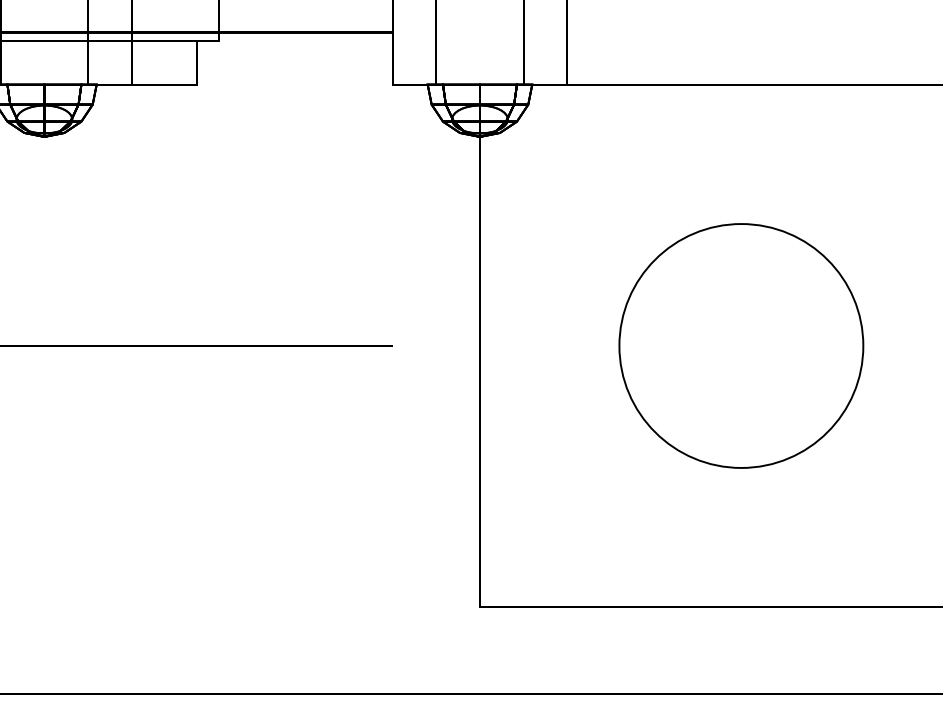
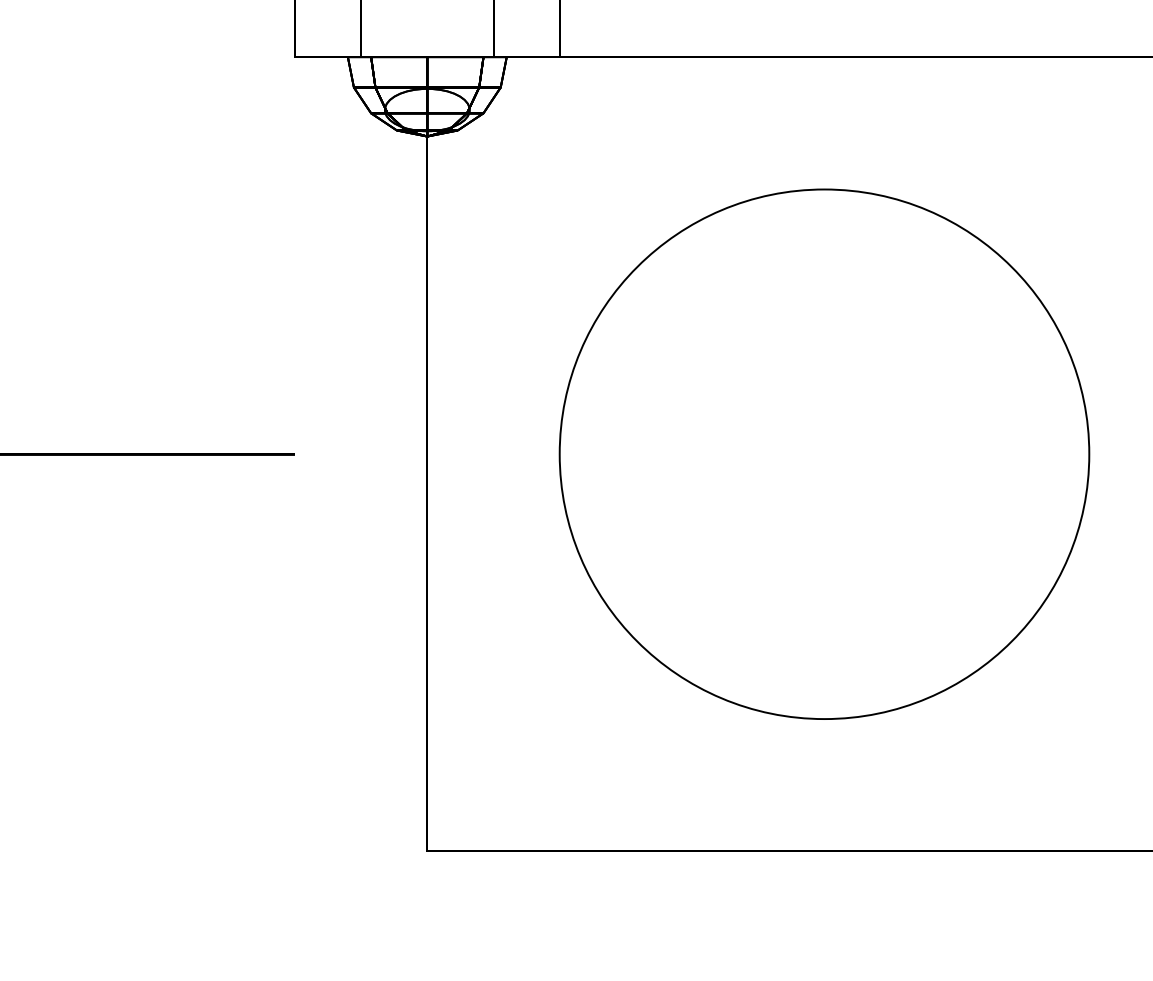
circle: (741, 345) -> (824, 453), size x1.43

